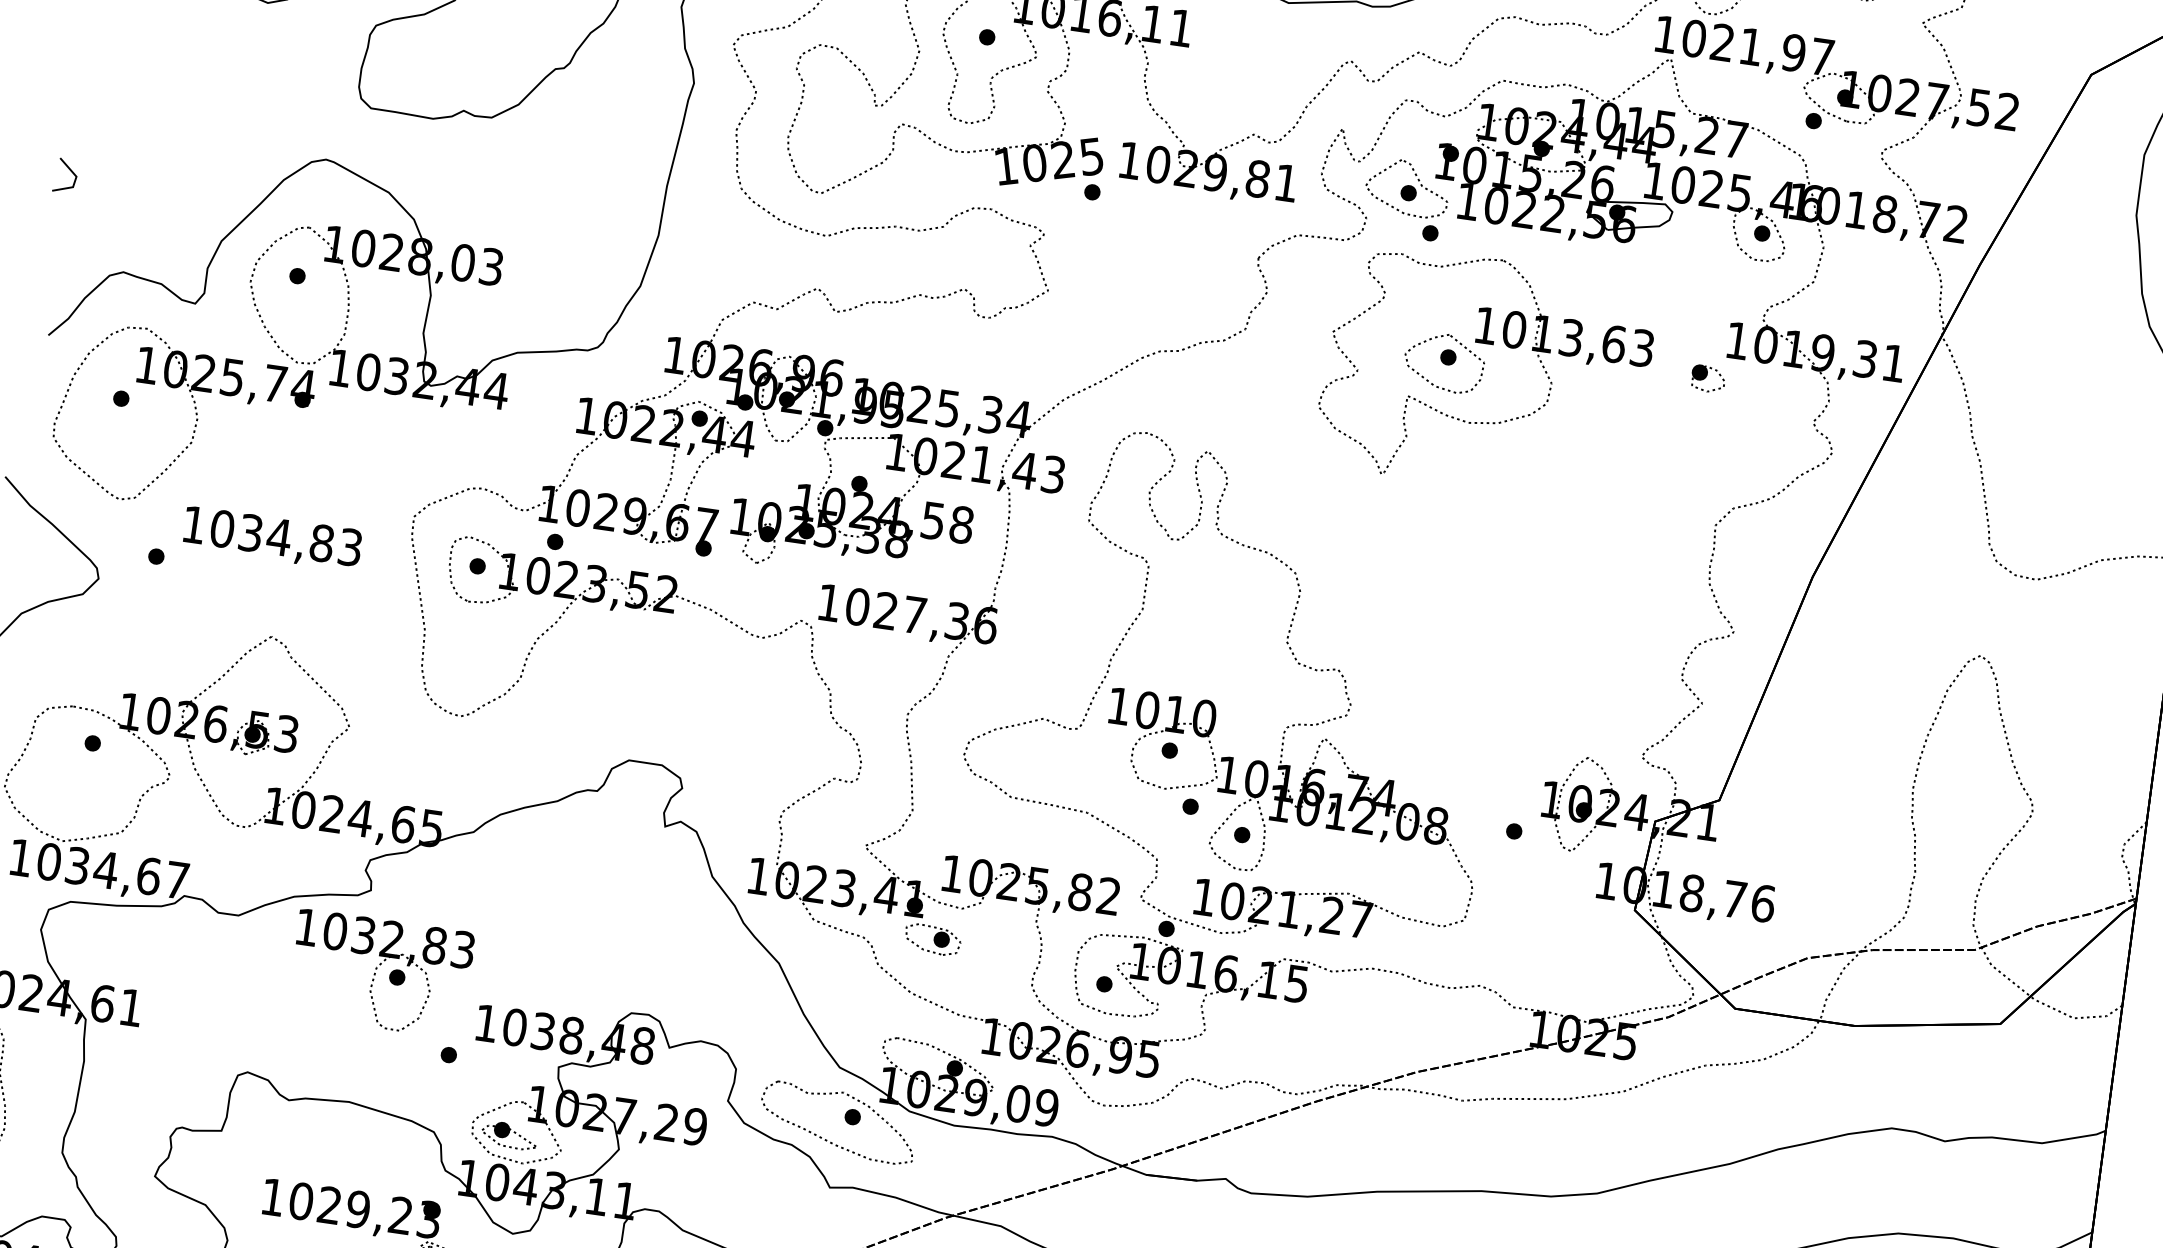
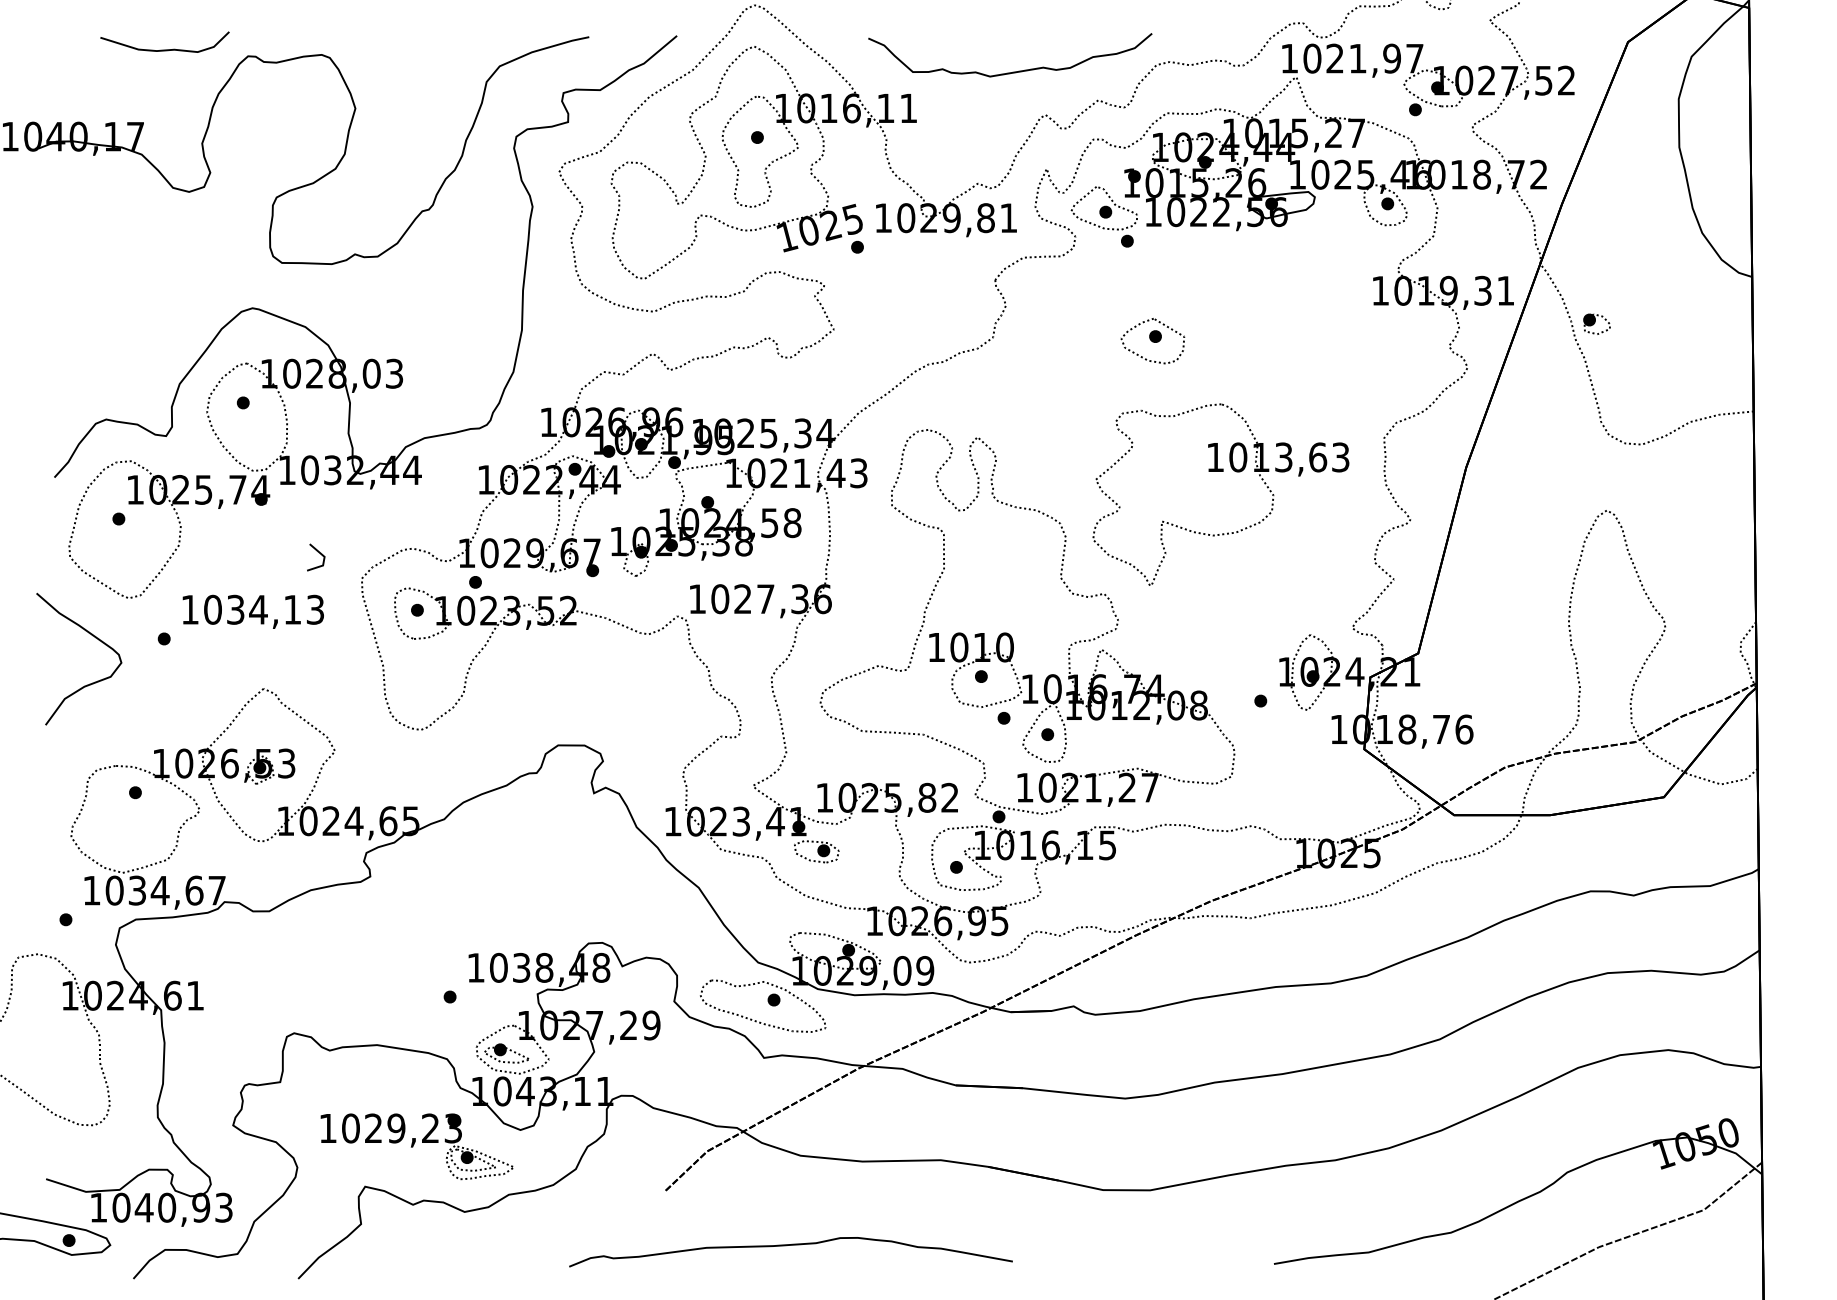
line: (70, 171) -> (319, 553), moved
part: (1489, 344) -> (1220, 471), moved
part: (1707, 378) -> (1596, 323), moved
text: (321, 542) -> (292, 609), 1034,83 -> 1034,13
part: (380, 973) -> (387, 940), removed

